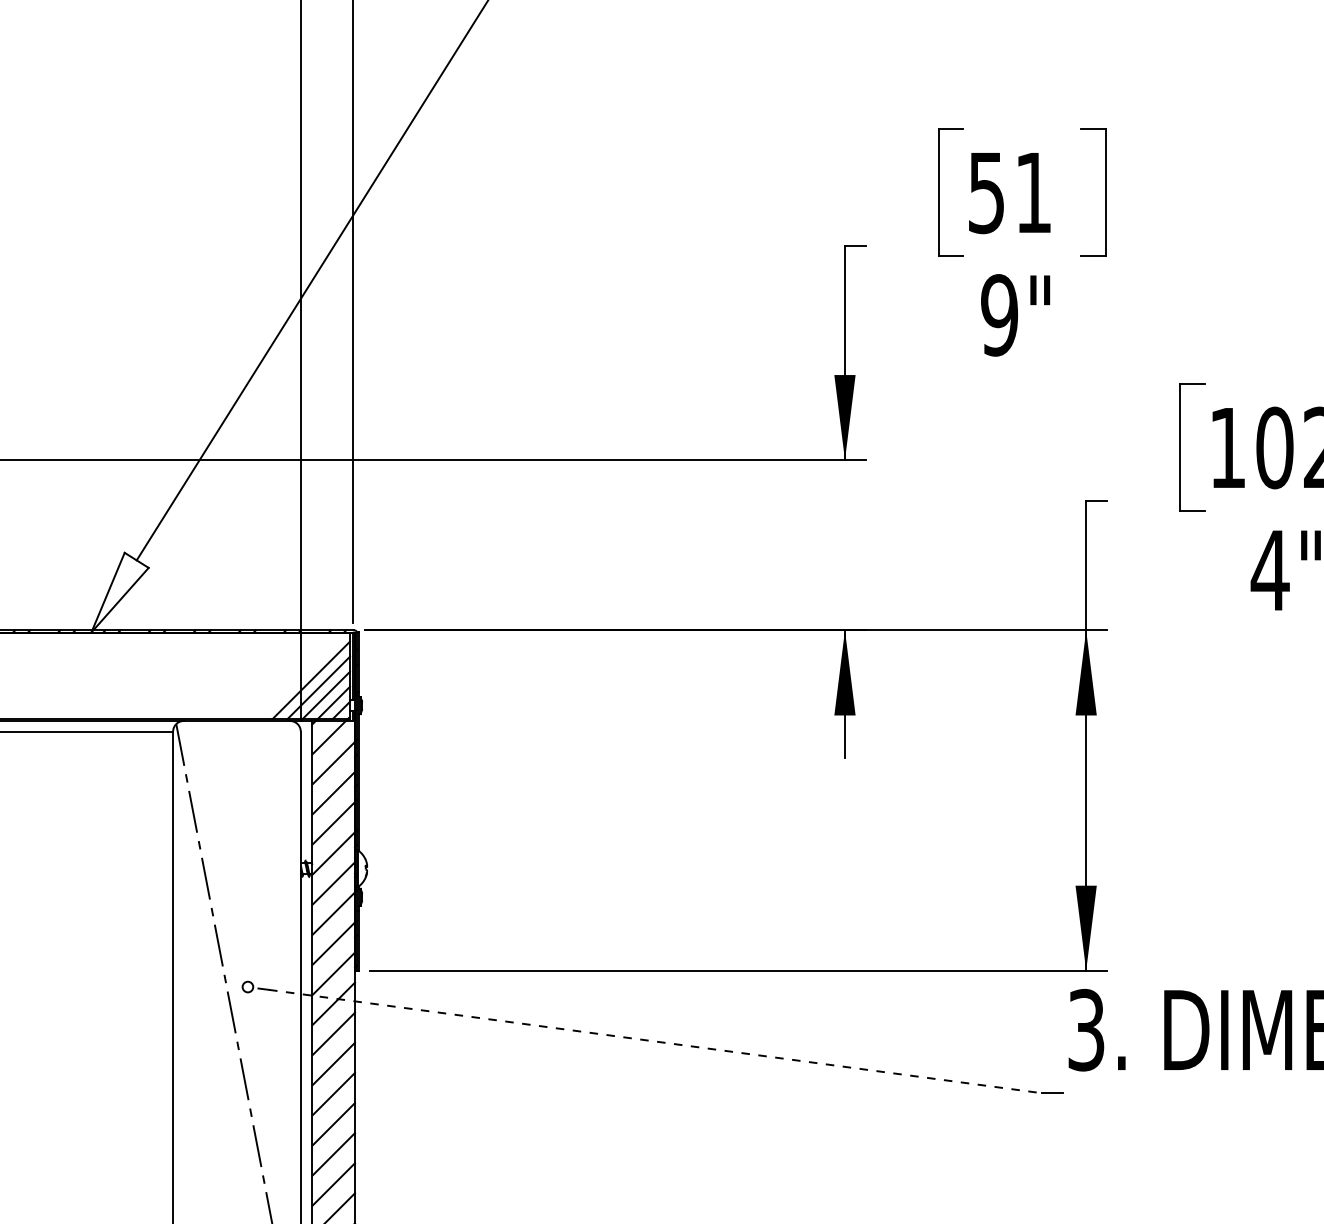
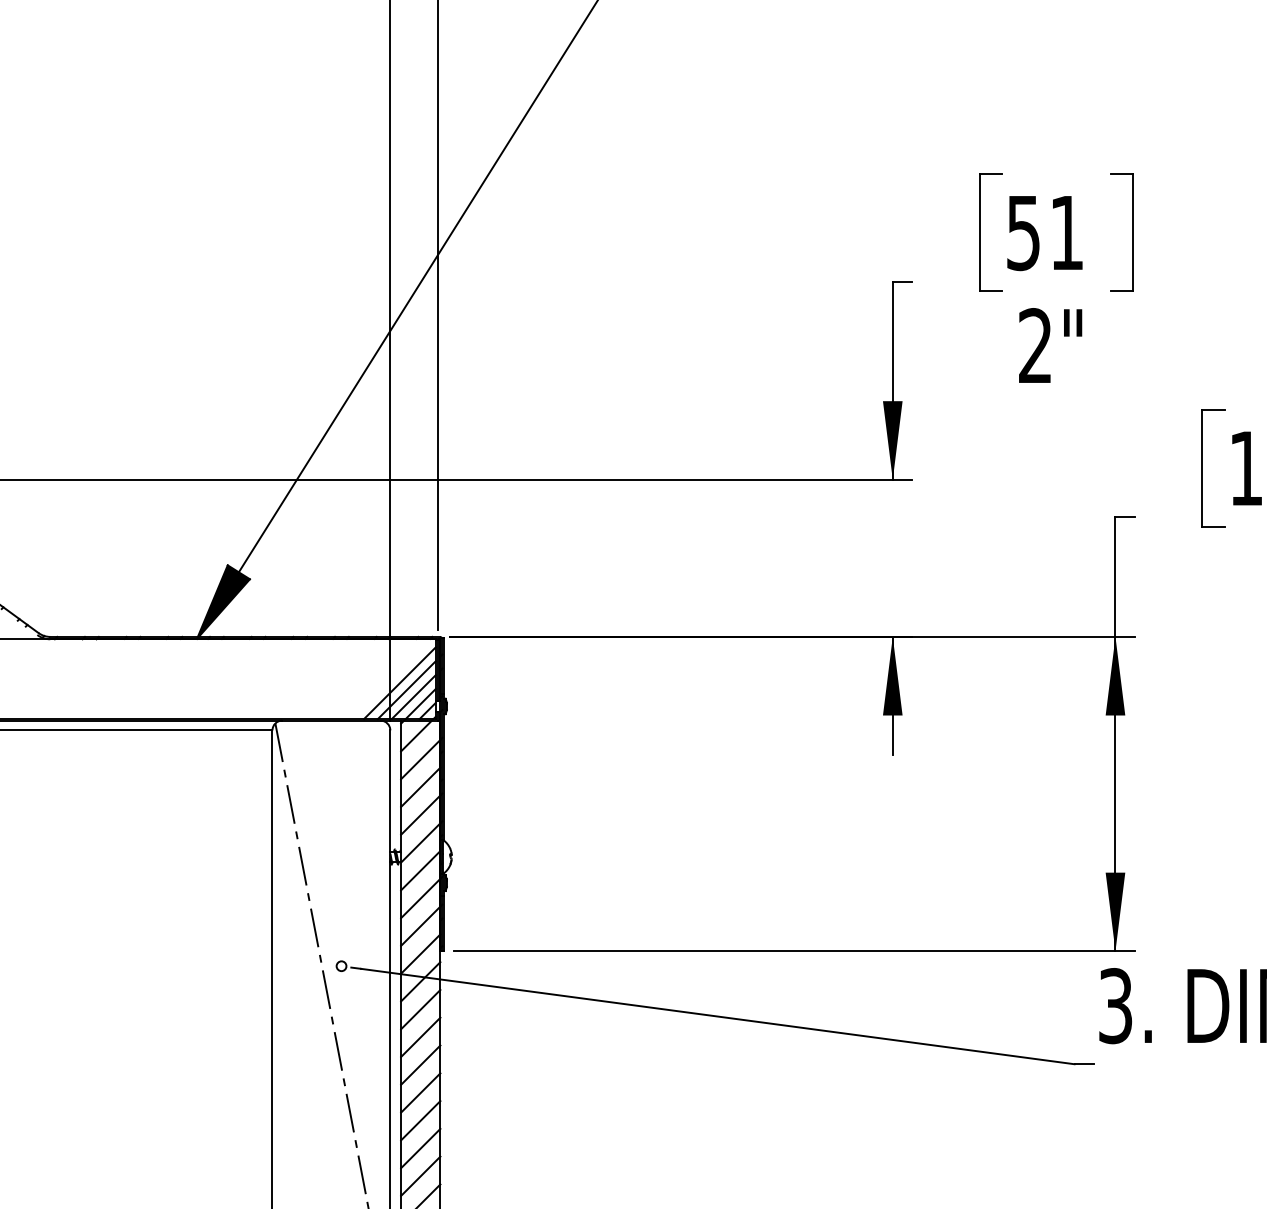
text: (999, 315) -> (1035, 346), 9" -> 2"
fill: (120, 592) -> (223, 601), added
line: (655, 1041) -> (717, 1016), dashed -> solid

